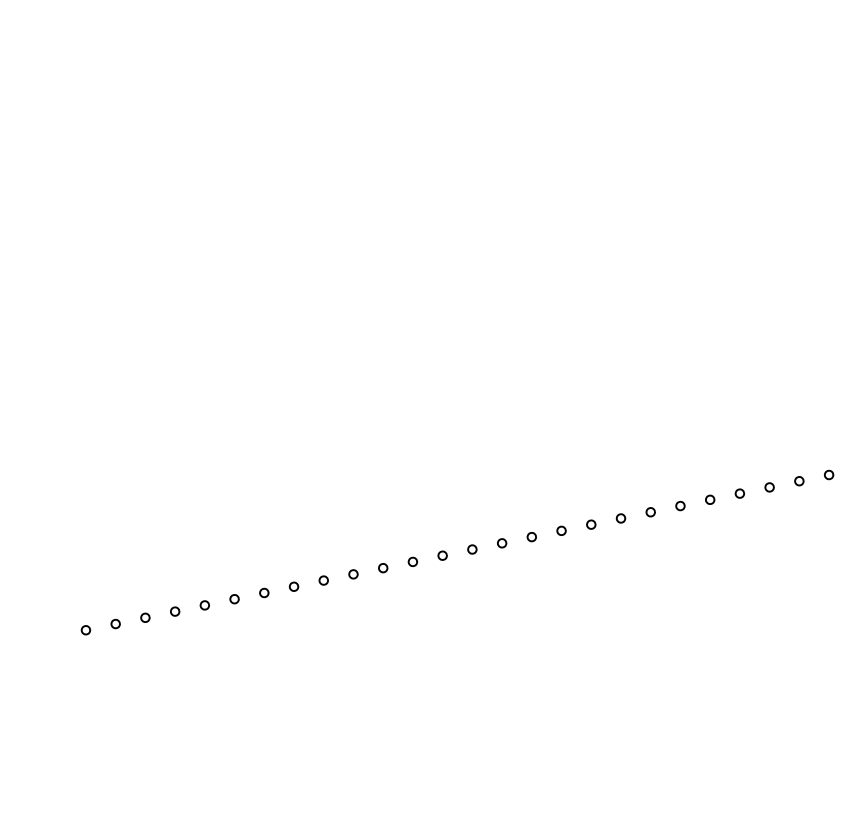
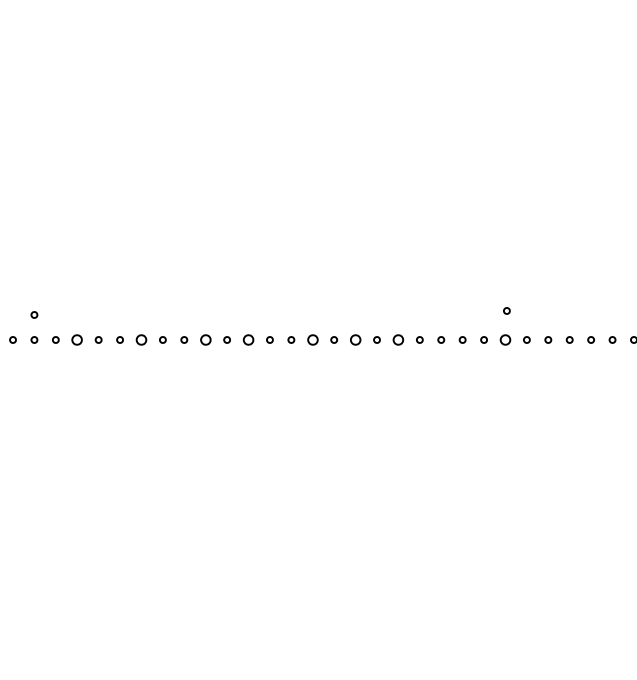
part: (762, 446) -> (506, 310), added
part: (769, 486) -> (505, 339), size x1.6
part: (620, 517) -> (398, 339), size x1.6
part: (561, 530) -> (355, 339), size x1.6
part: (501, 542) -> (312, 339), size x1.6
part: (412, 561) -> (248, 339), size x1.6
part: (353, 573) -> (205, 339), size x1.6
part: (108, 588) -> (34, 314), added
part: (264, 592) -> (141, 339), size x1.6
part: (175, 610) -> (77, 339), size x1.6

